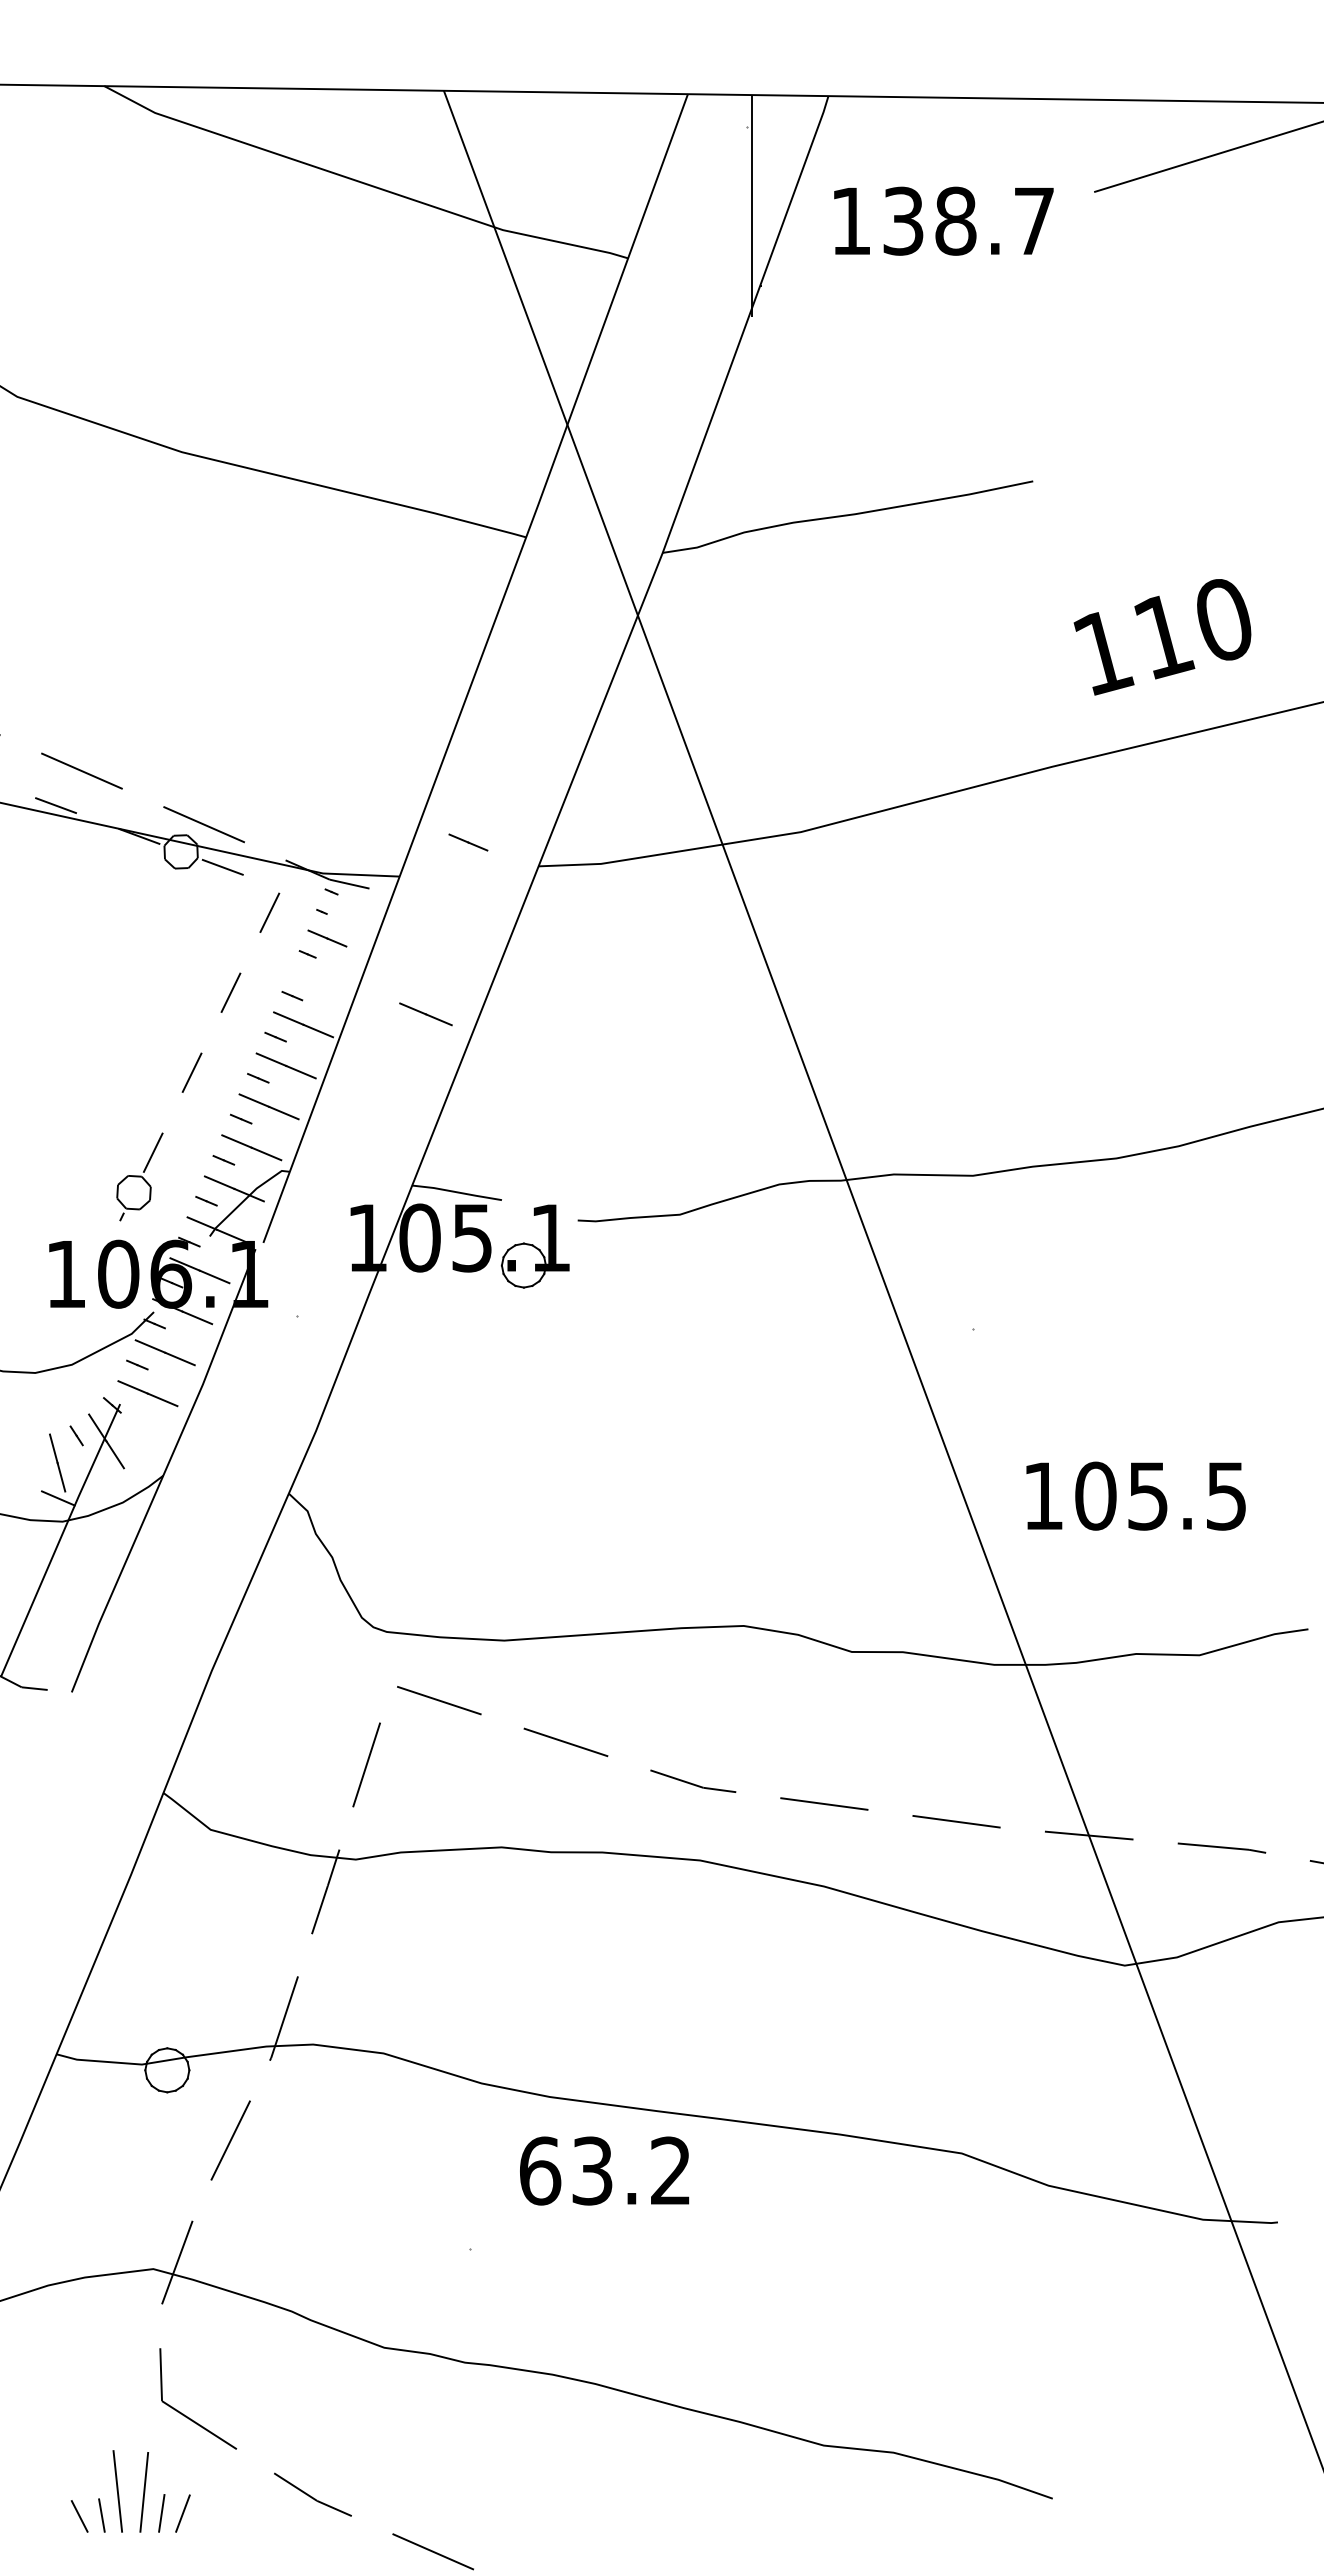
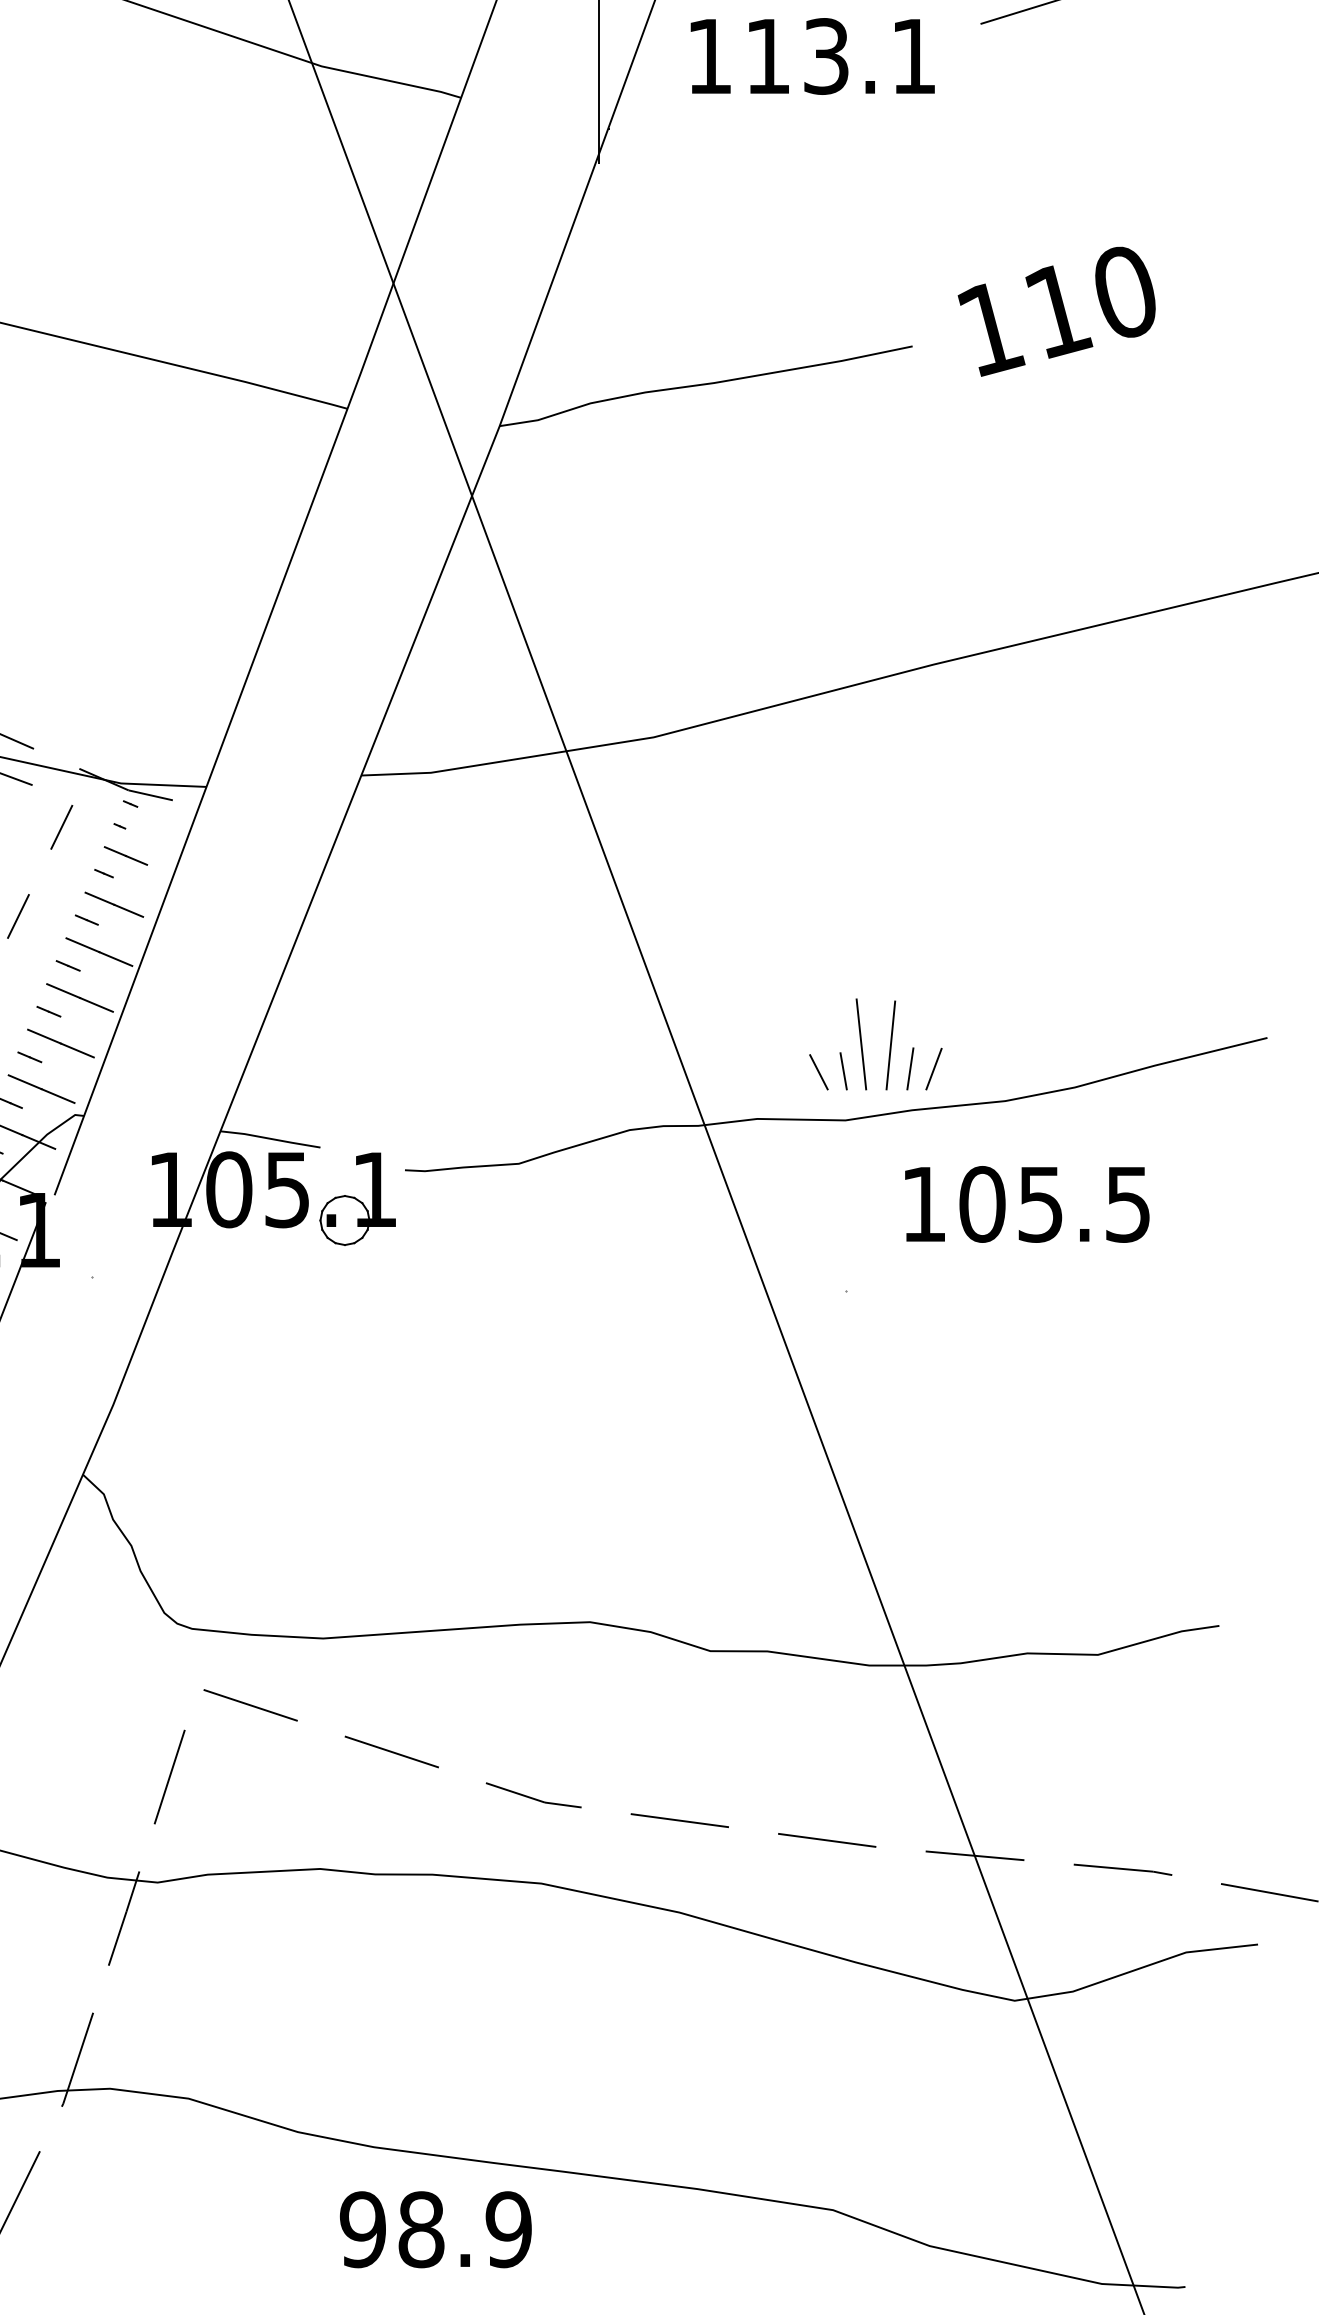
text: (968, 220) -> (840, 55), 138.7 -> 113.1
text: (1162, 637) -> (1056, 312), moved
line: (468, 842) -> (283, 748), removed
line: (425, 1014) -> (113, 904), moved
part: (988, 1107) -> (862, 1044), added
text: (1135, 1495) -> (1026, 1203), moved
text: (605, 2170) -> (435, 2229), 63.2 -> 98.9

